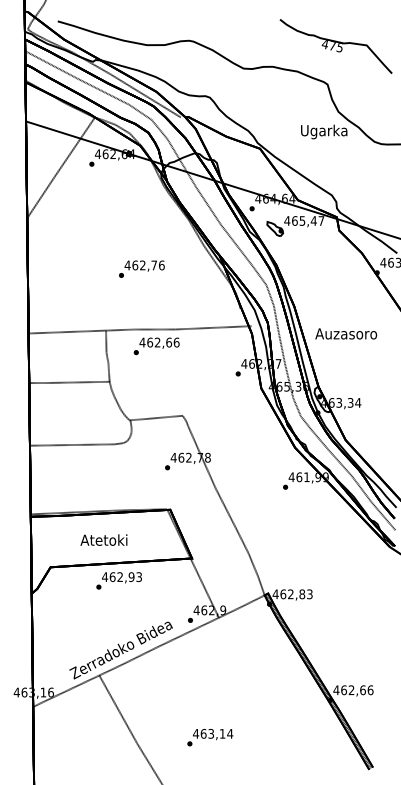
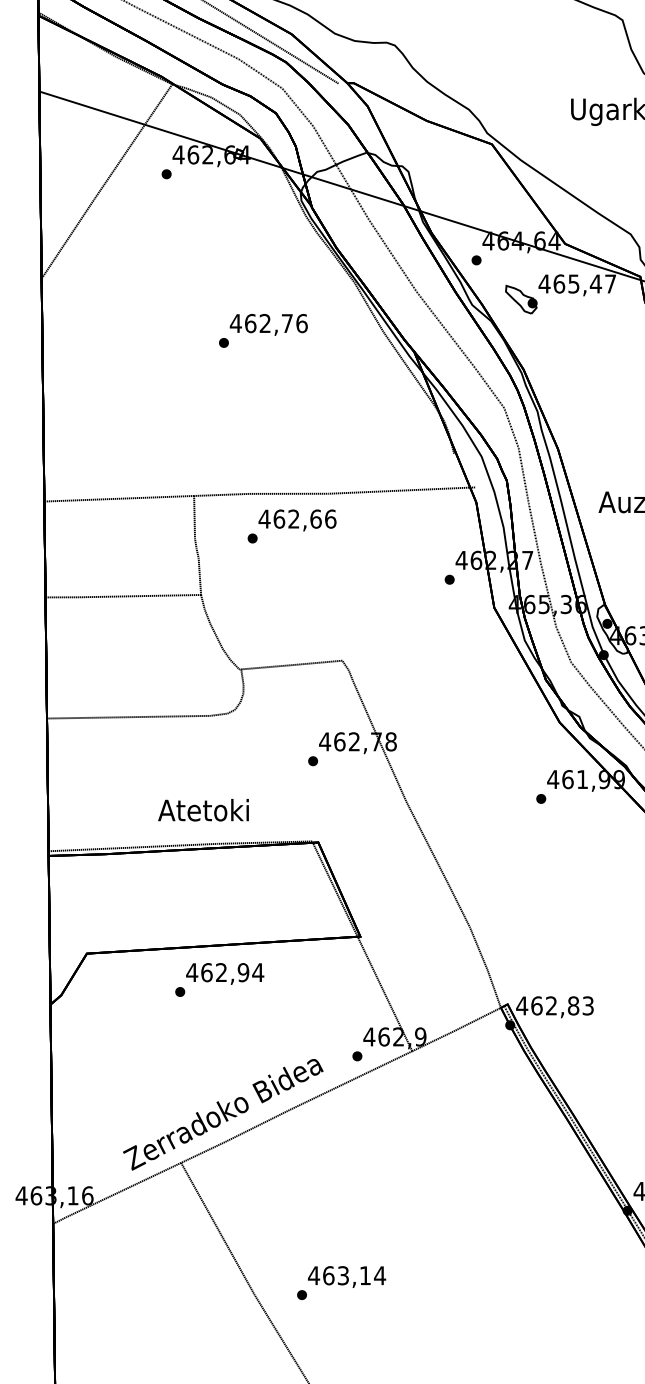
text: (141, 268) -> (262, 329), moved
text: (103, 539) -> (202, 809), moved
text: (139, 577) -> (258, 973), 462,93 -> 462,94
text: (210, 737) -> (341, 1282), moved

